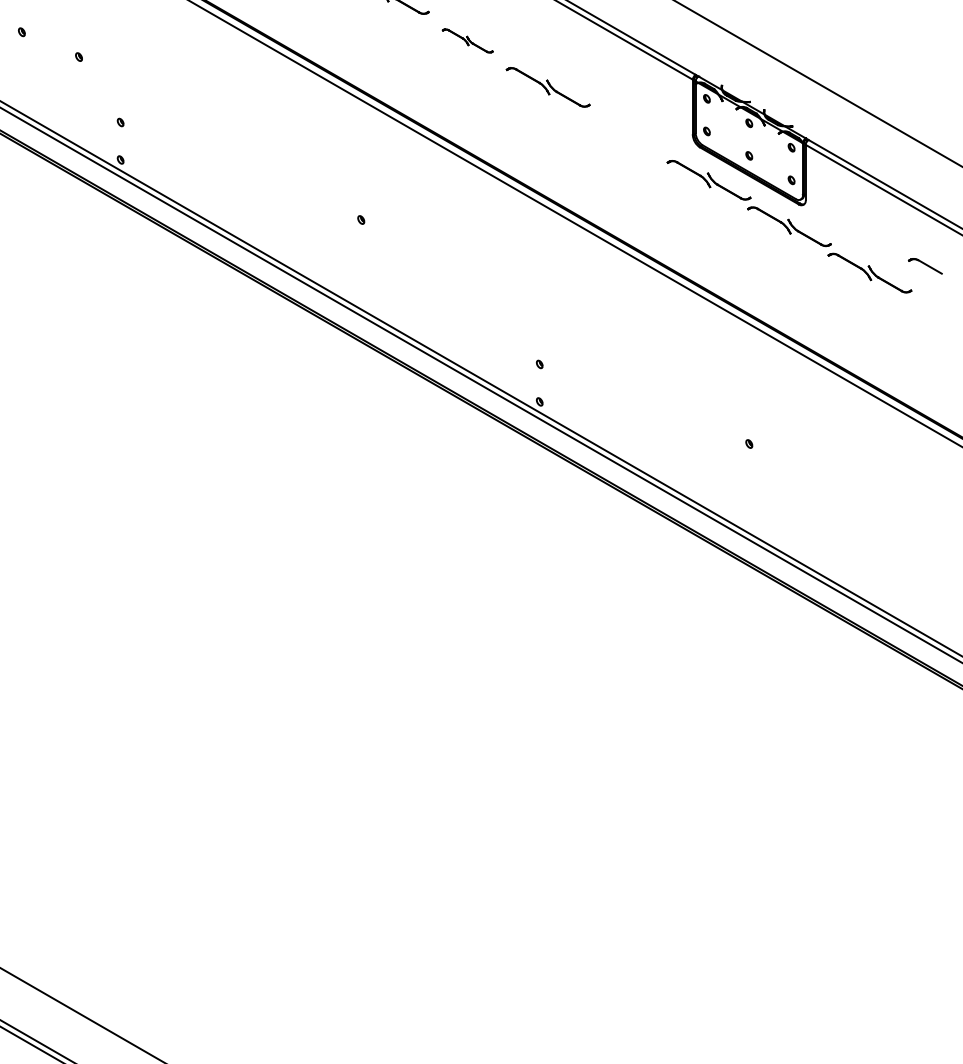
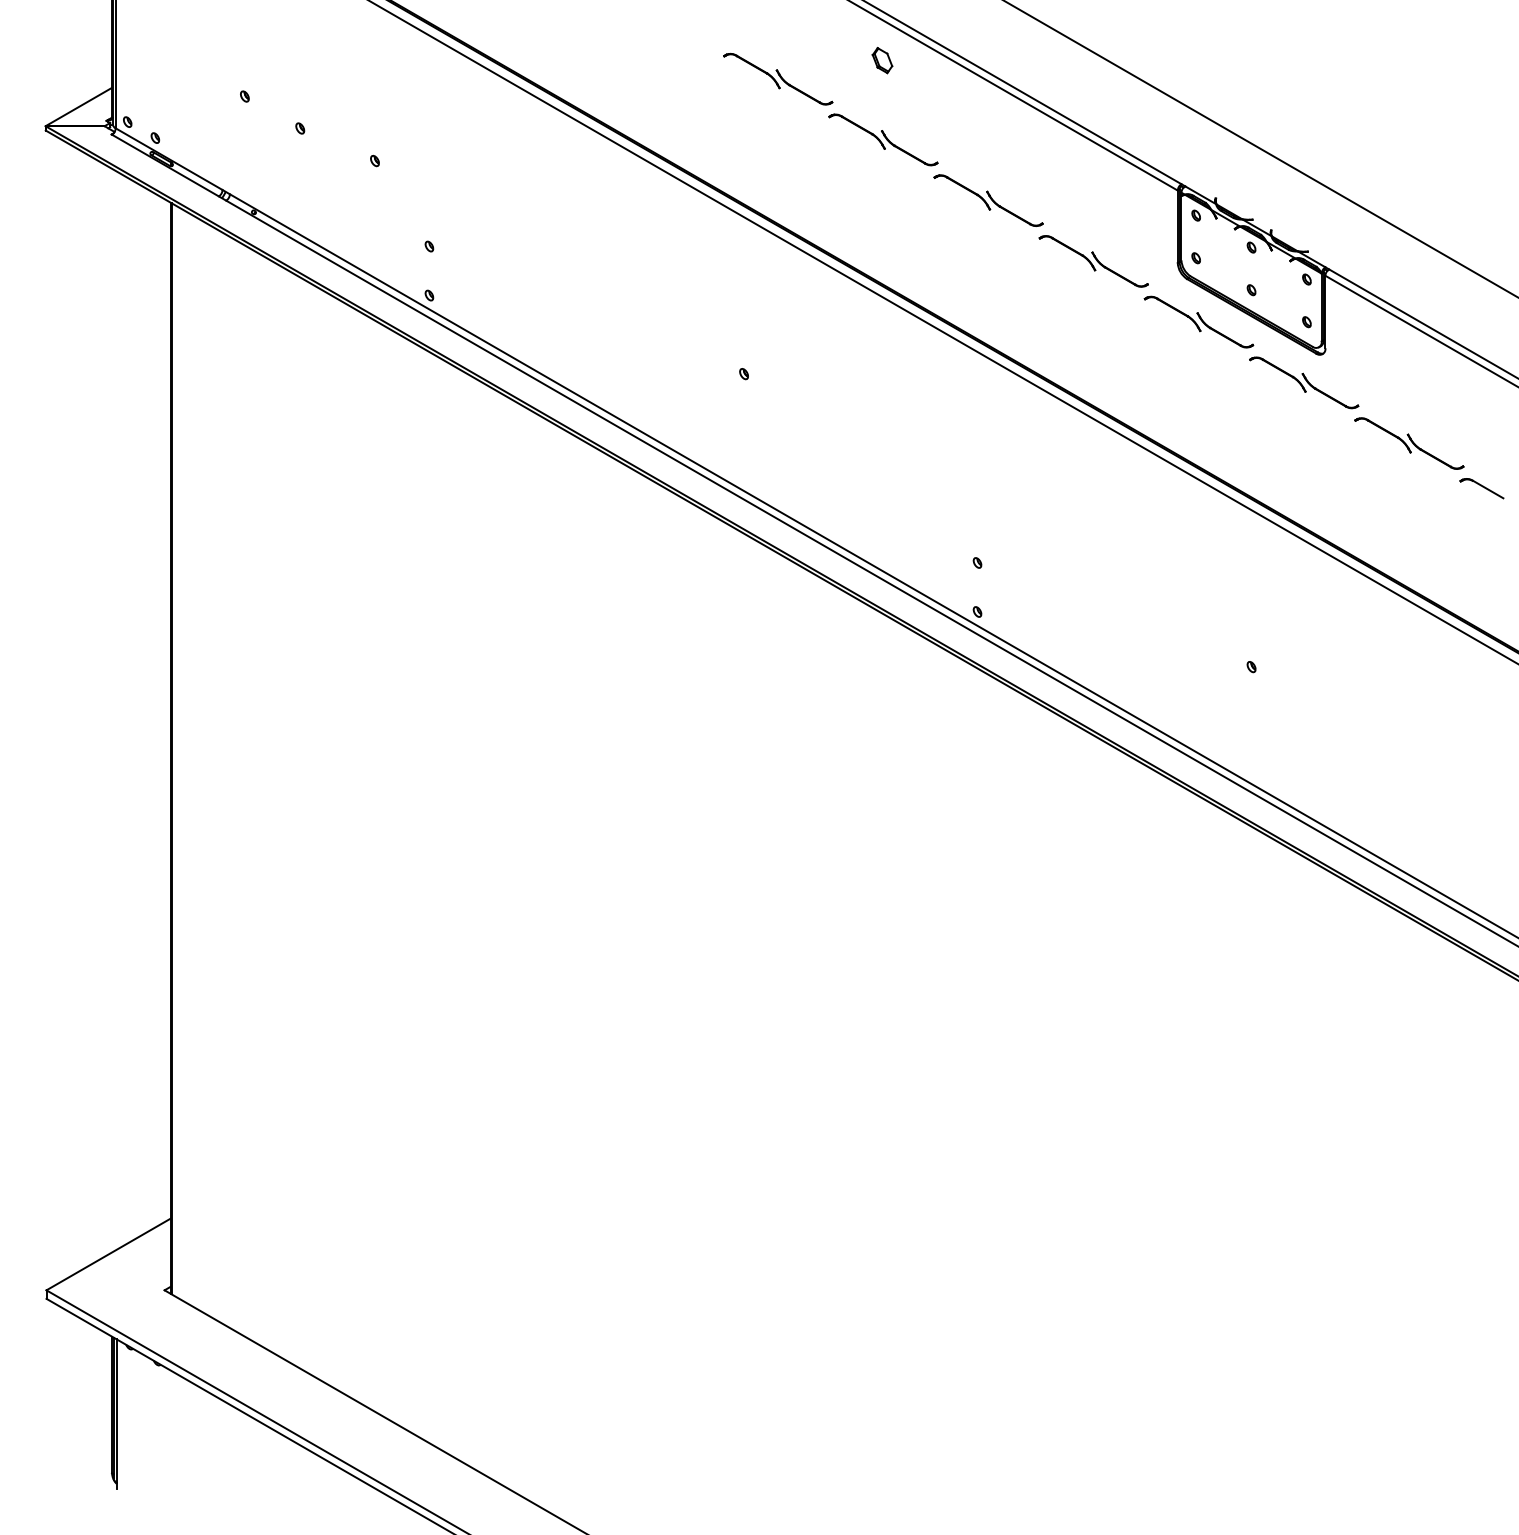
part: (467, 40) -> (883, 139), size x1.67
part: (628, 133) -> (1093, 261), added
part: (925, 266) -> (1481, 488), moved

